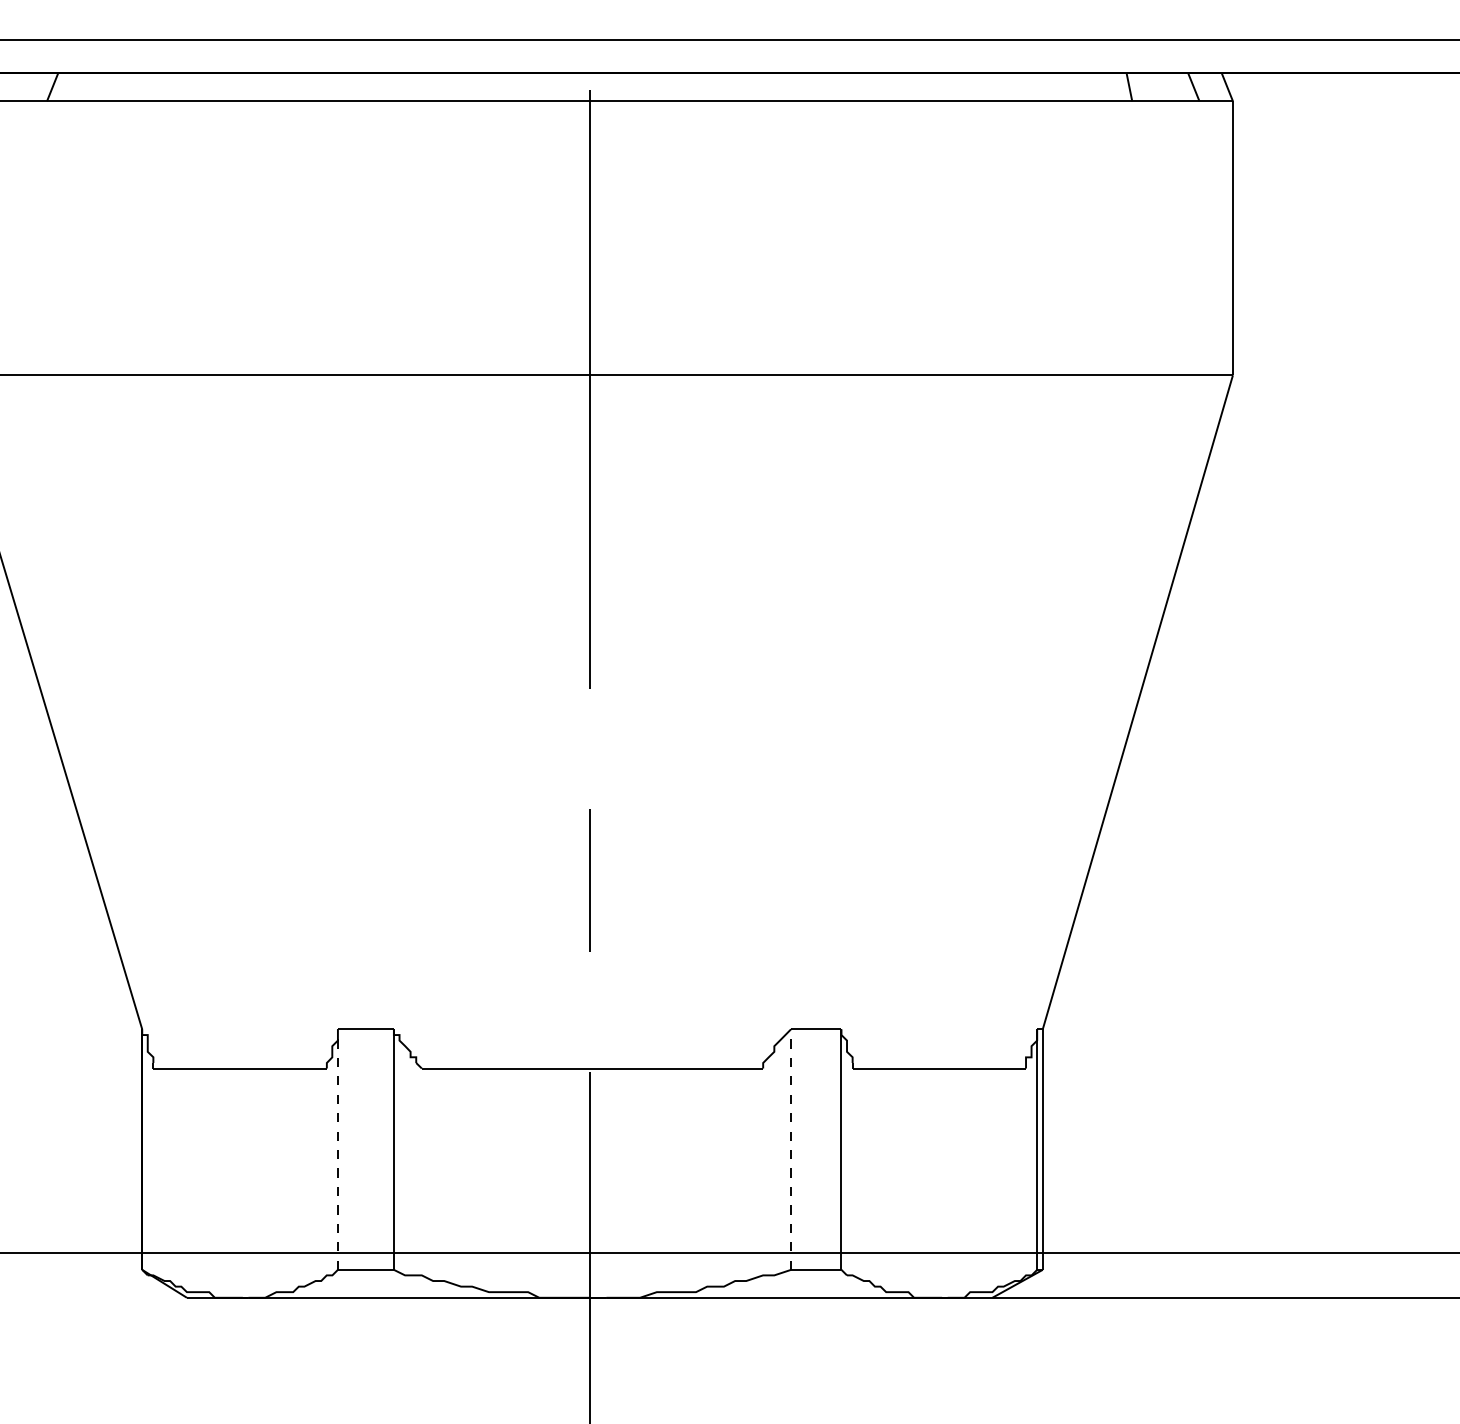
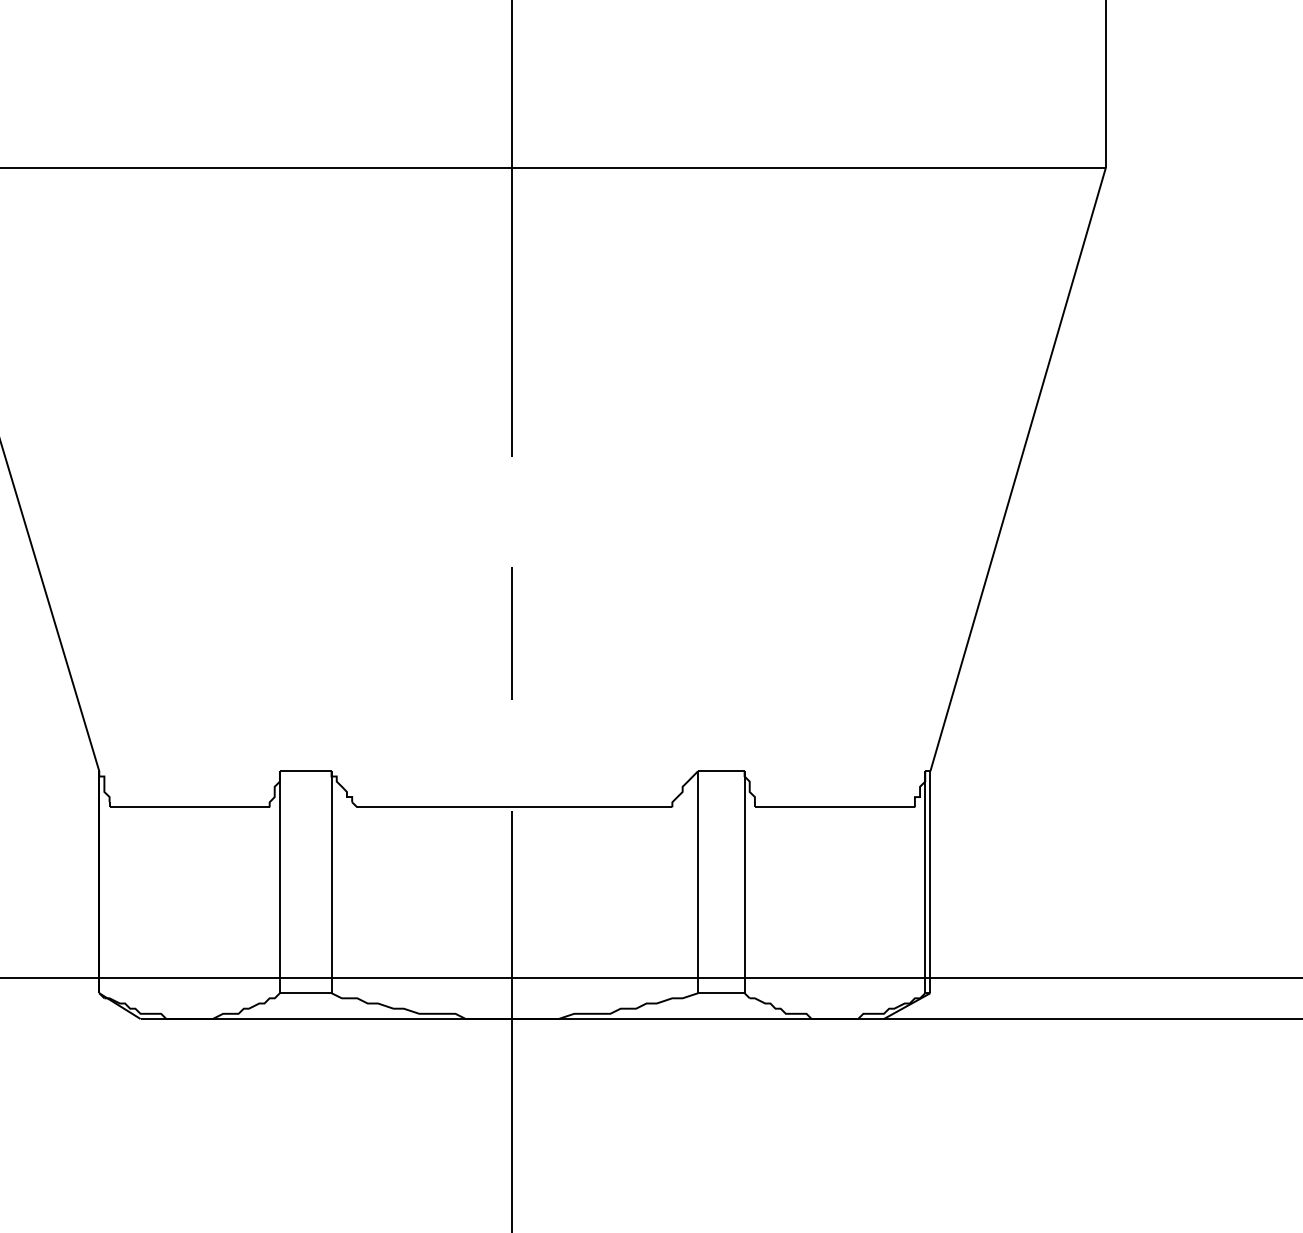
line: (337, 1149) -> (279, 882), dashed -> solid
line: (791, 1149) -> (698, 882), dashed -> solid

